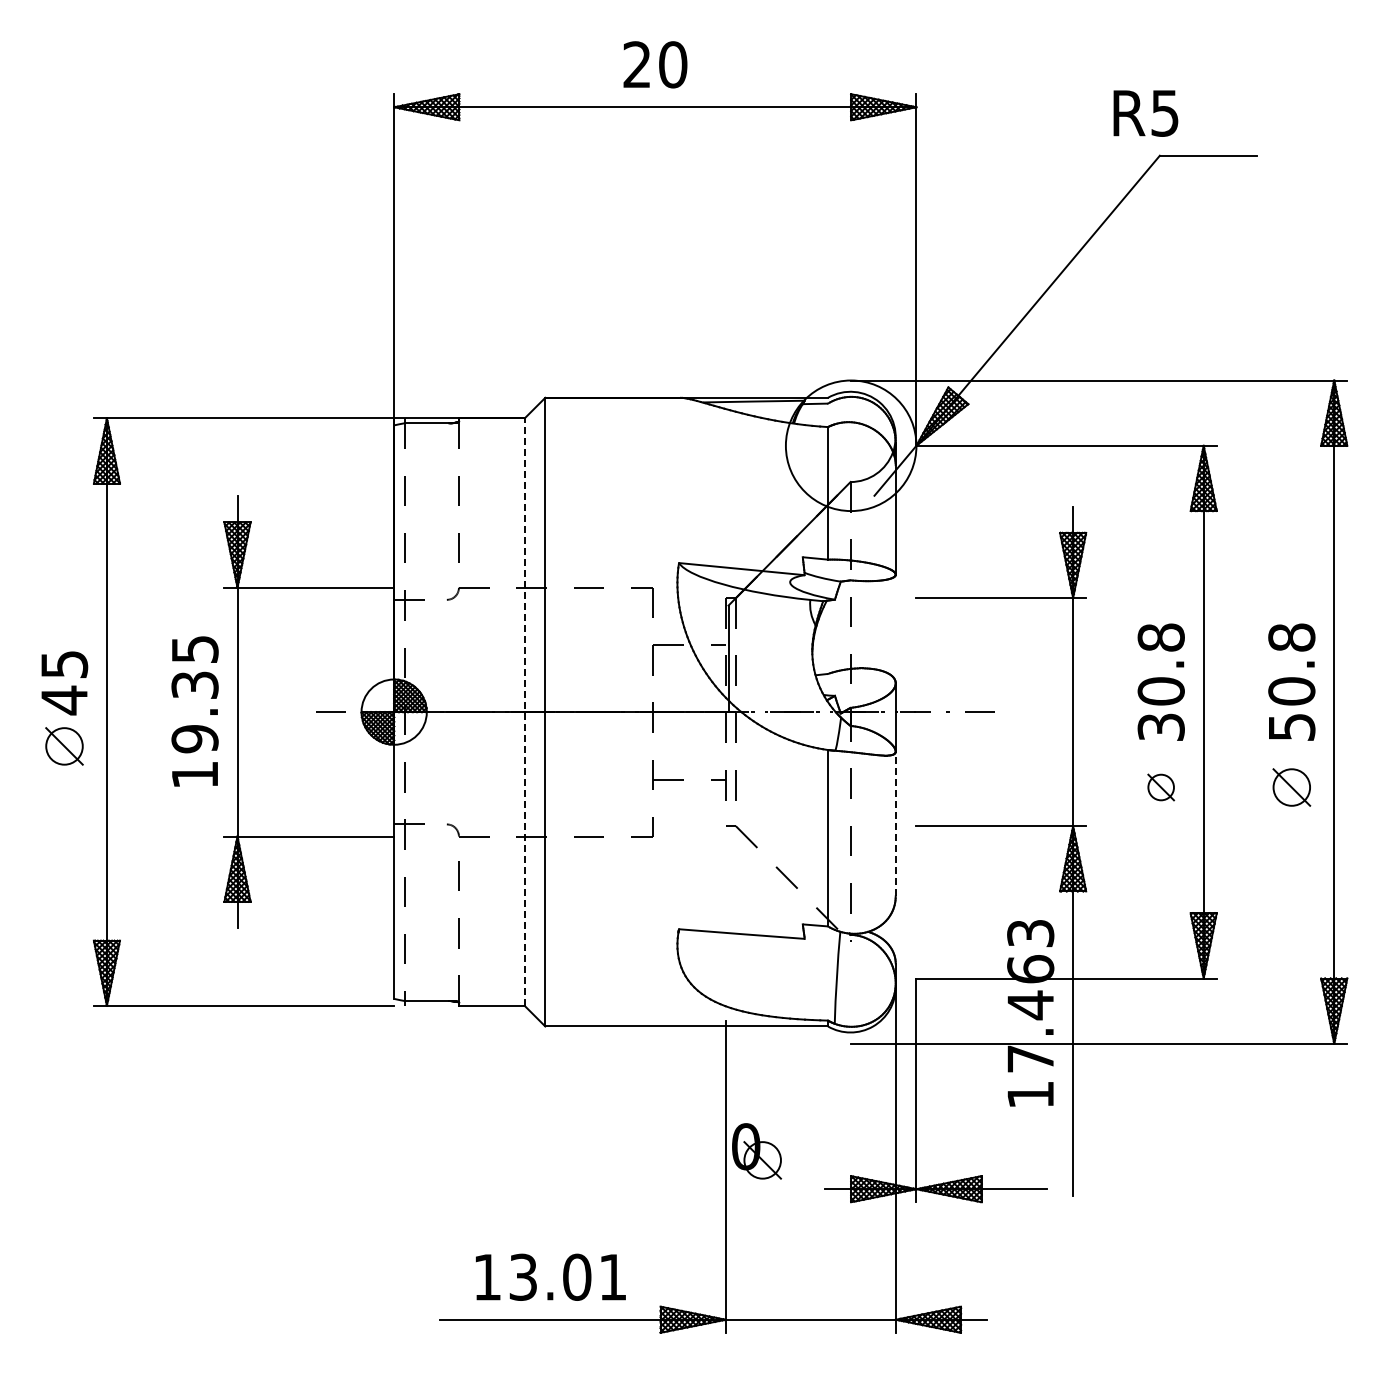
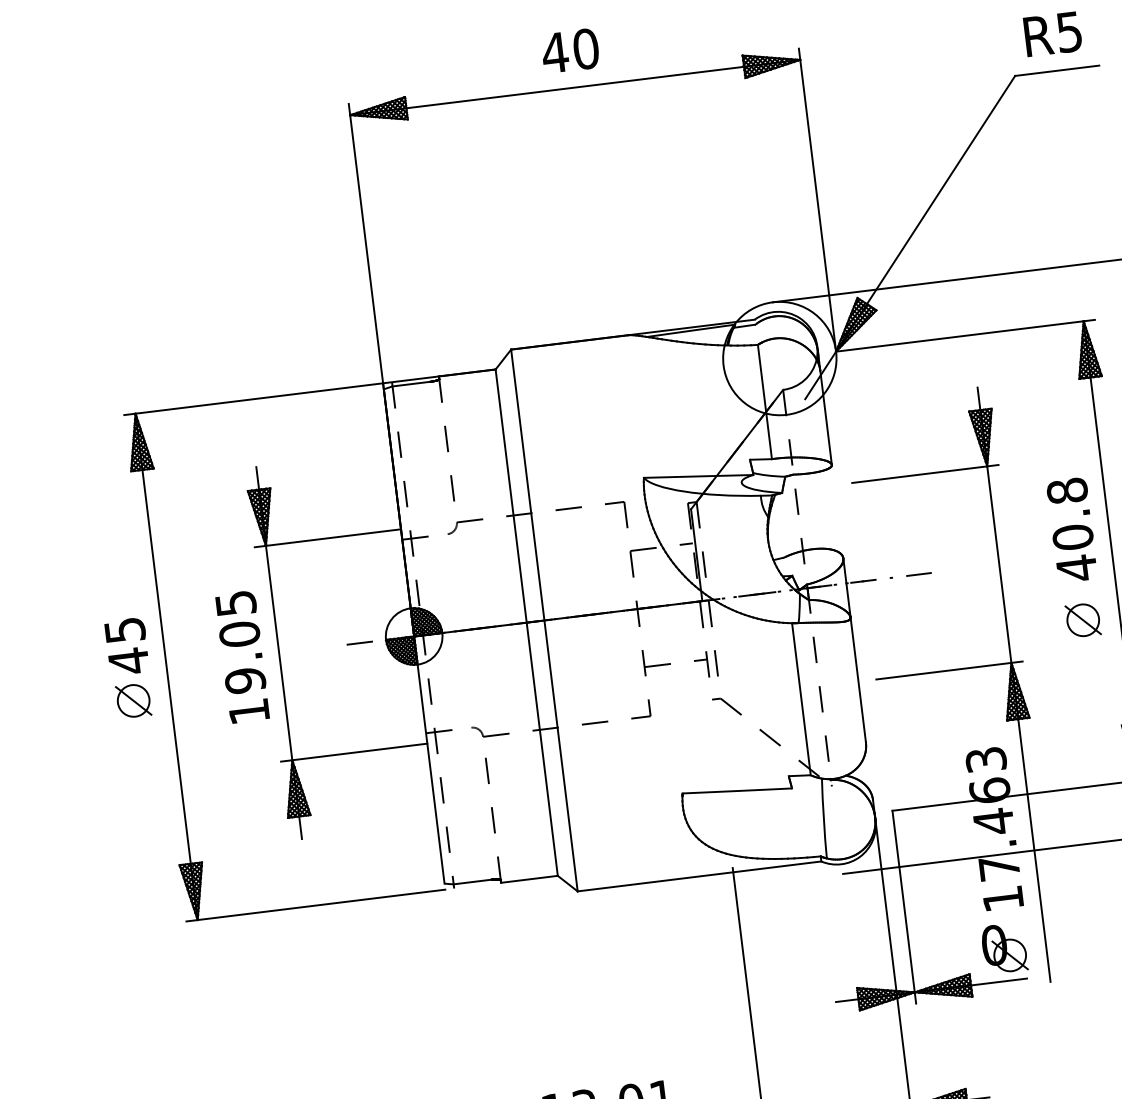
text: (637, 64) -> (555, 52), 20 -> 40
text: (1145, 113) -> (1052, 34), moved
text: (194, 685) -> (239, 634), 19.35 -> 19.05
line: (524, 712) -> (526, 623), dashed -> solid
text: (1160, 727) -> (1076, 568), 30.8 -> 40.8
part: (1160, 787) -> (1082, 620), size x1.43
line: (895, 823) -> (858, 679), dashed -> solid
part: (757, 1151) -> (1004, 948), moved

